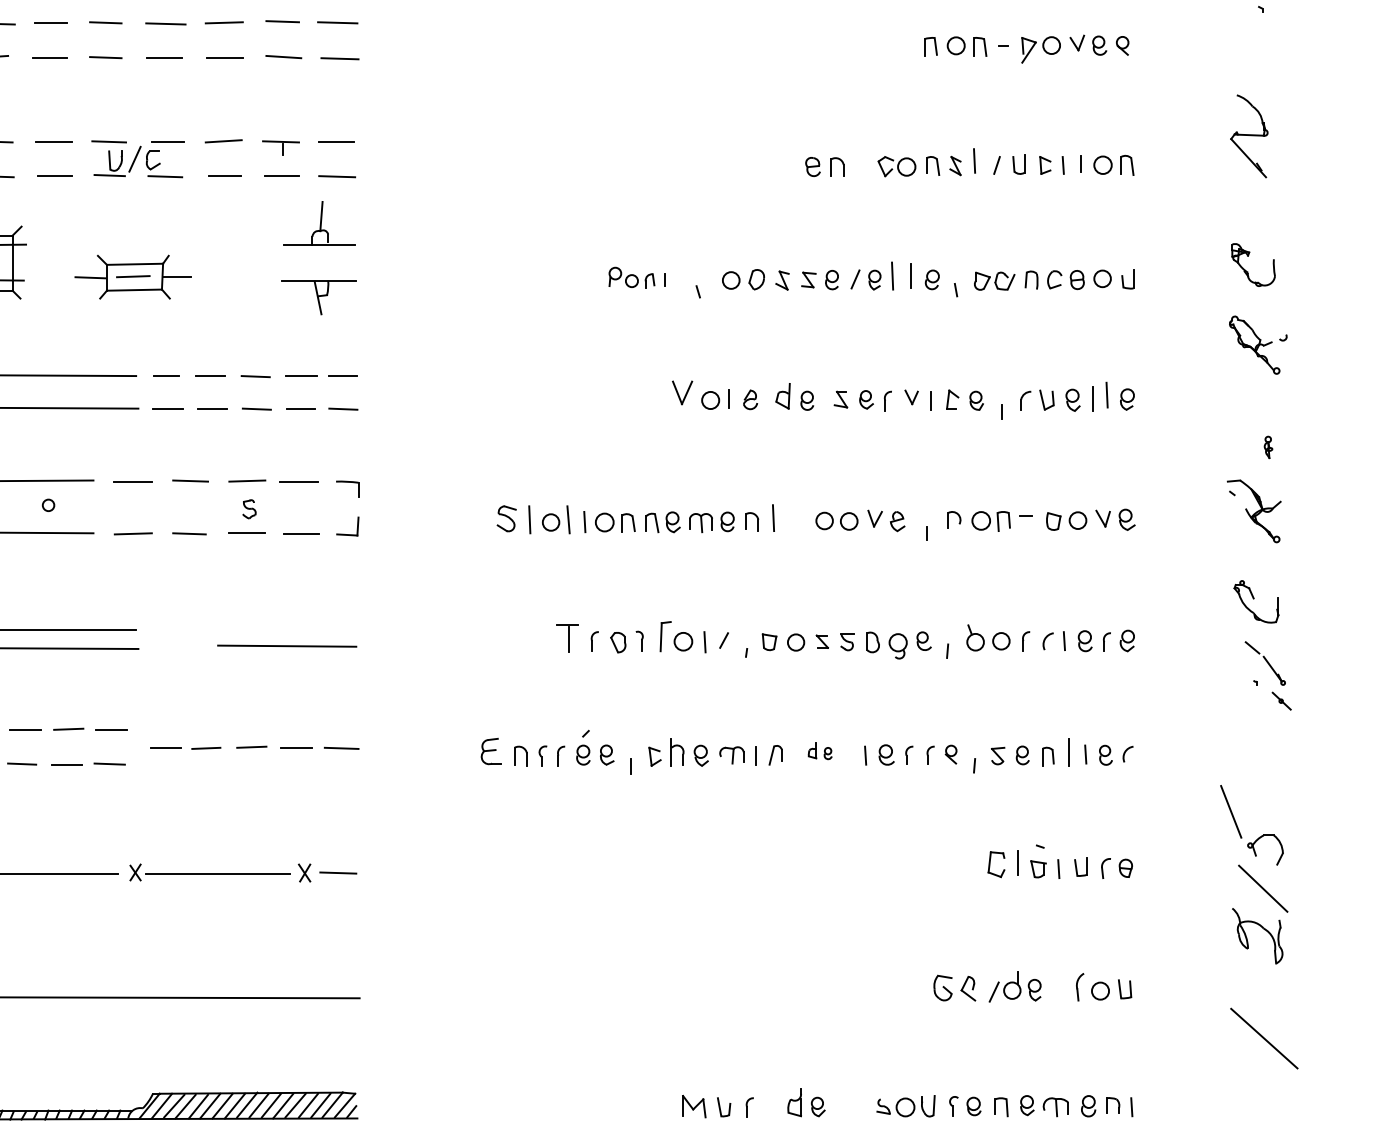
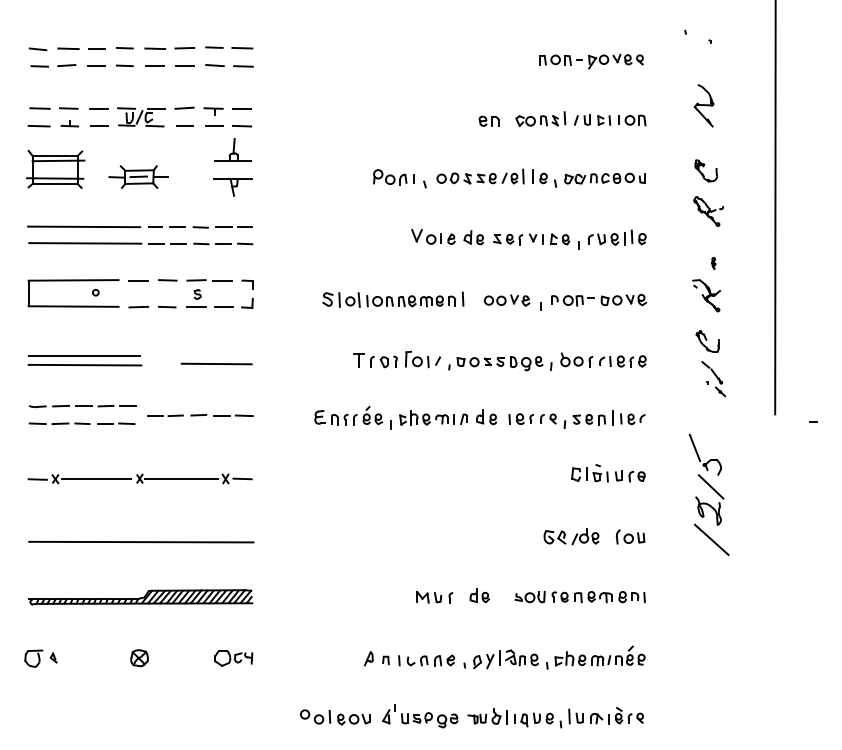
part: (636, 277) -> (393, 177), size x1.43
part: (819, 749) -> (486, 416), size x1.67
line: (1263, 1037) -> (711, 539), moved

